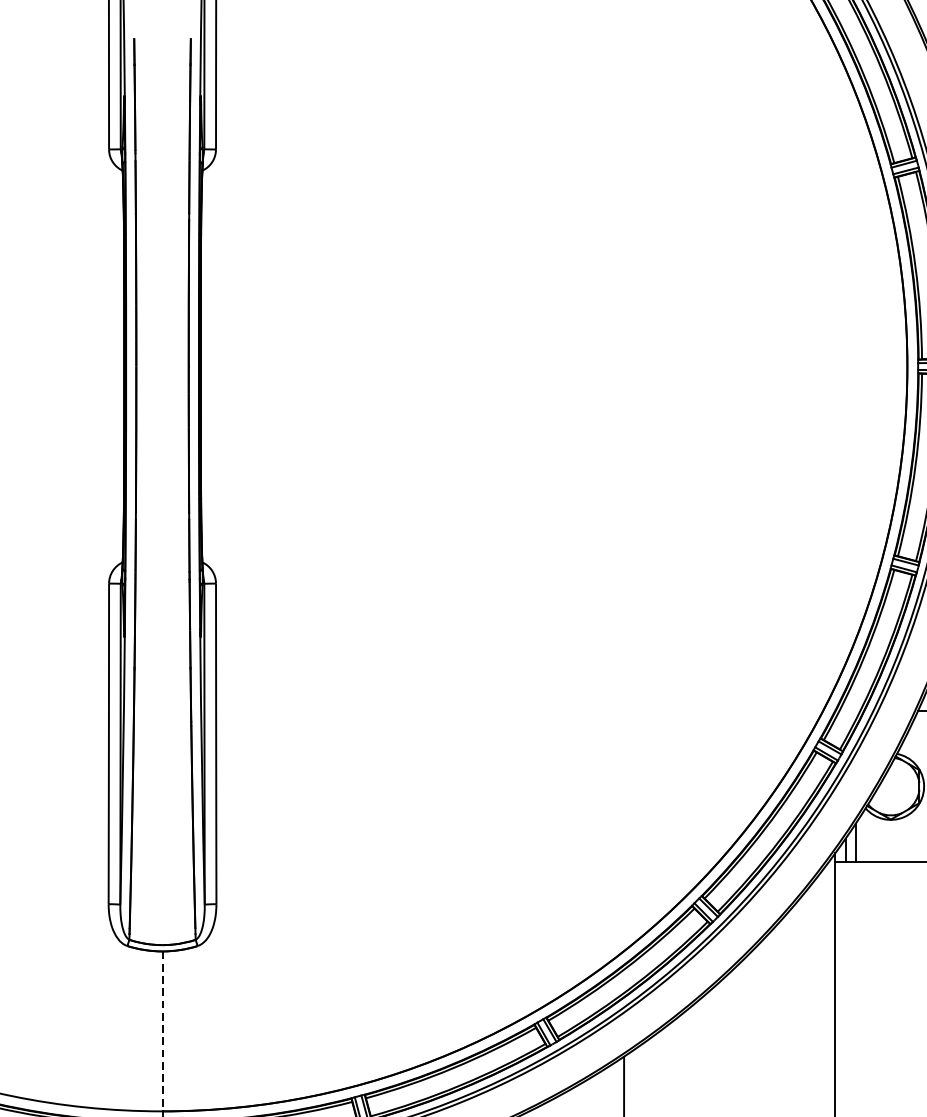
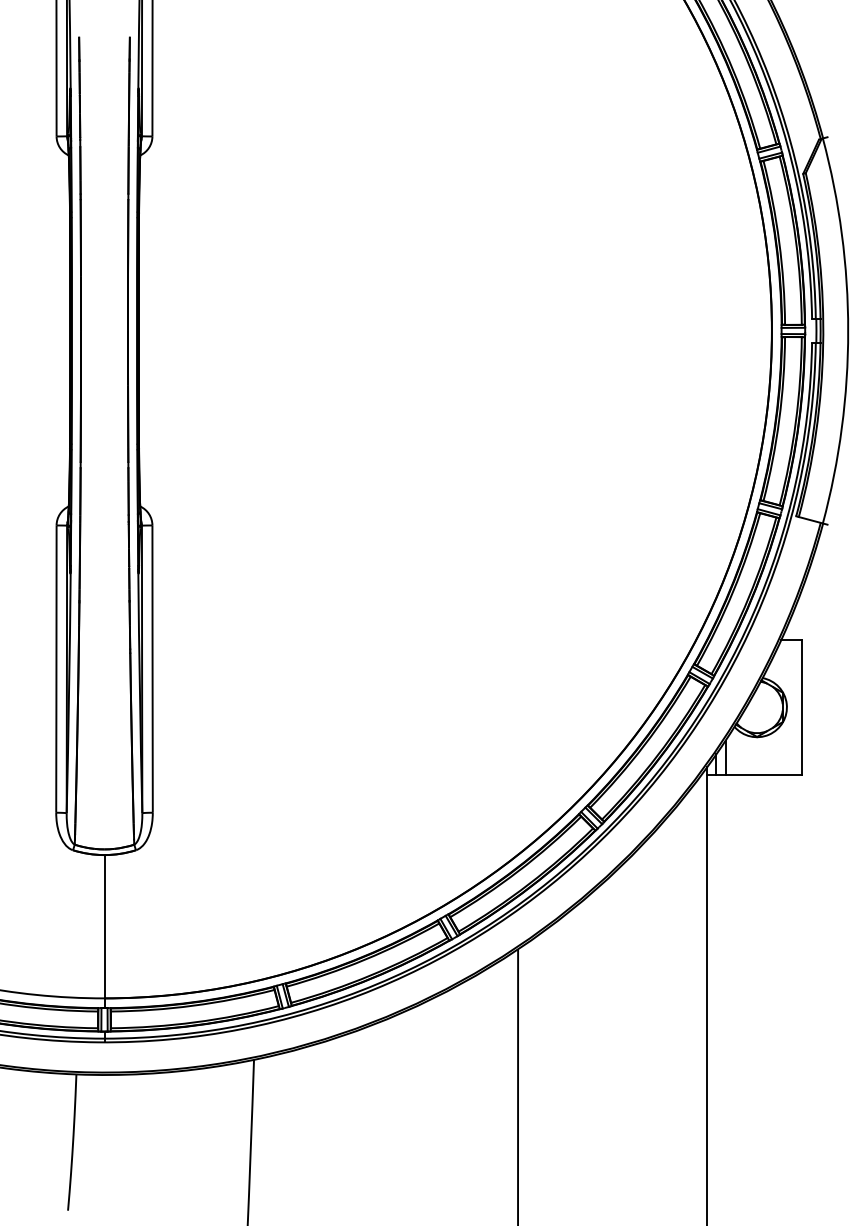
line: (162, 1031) -> (104, 926), dashed -> solid

